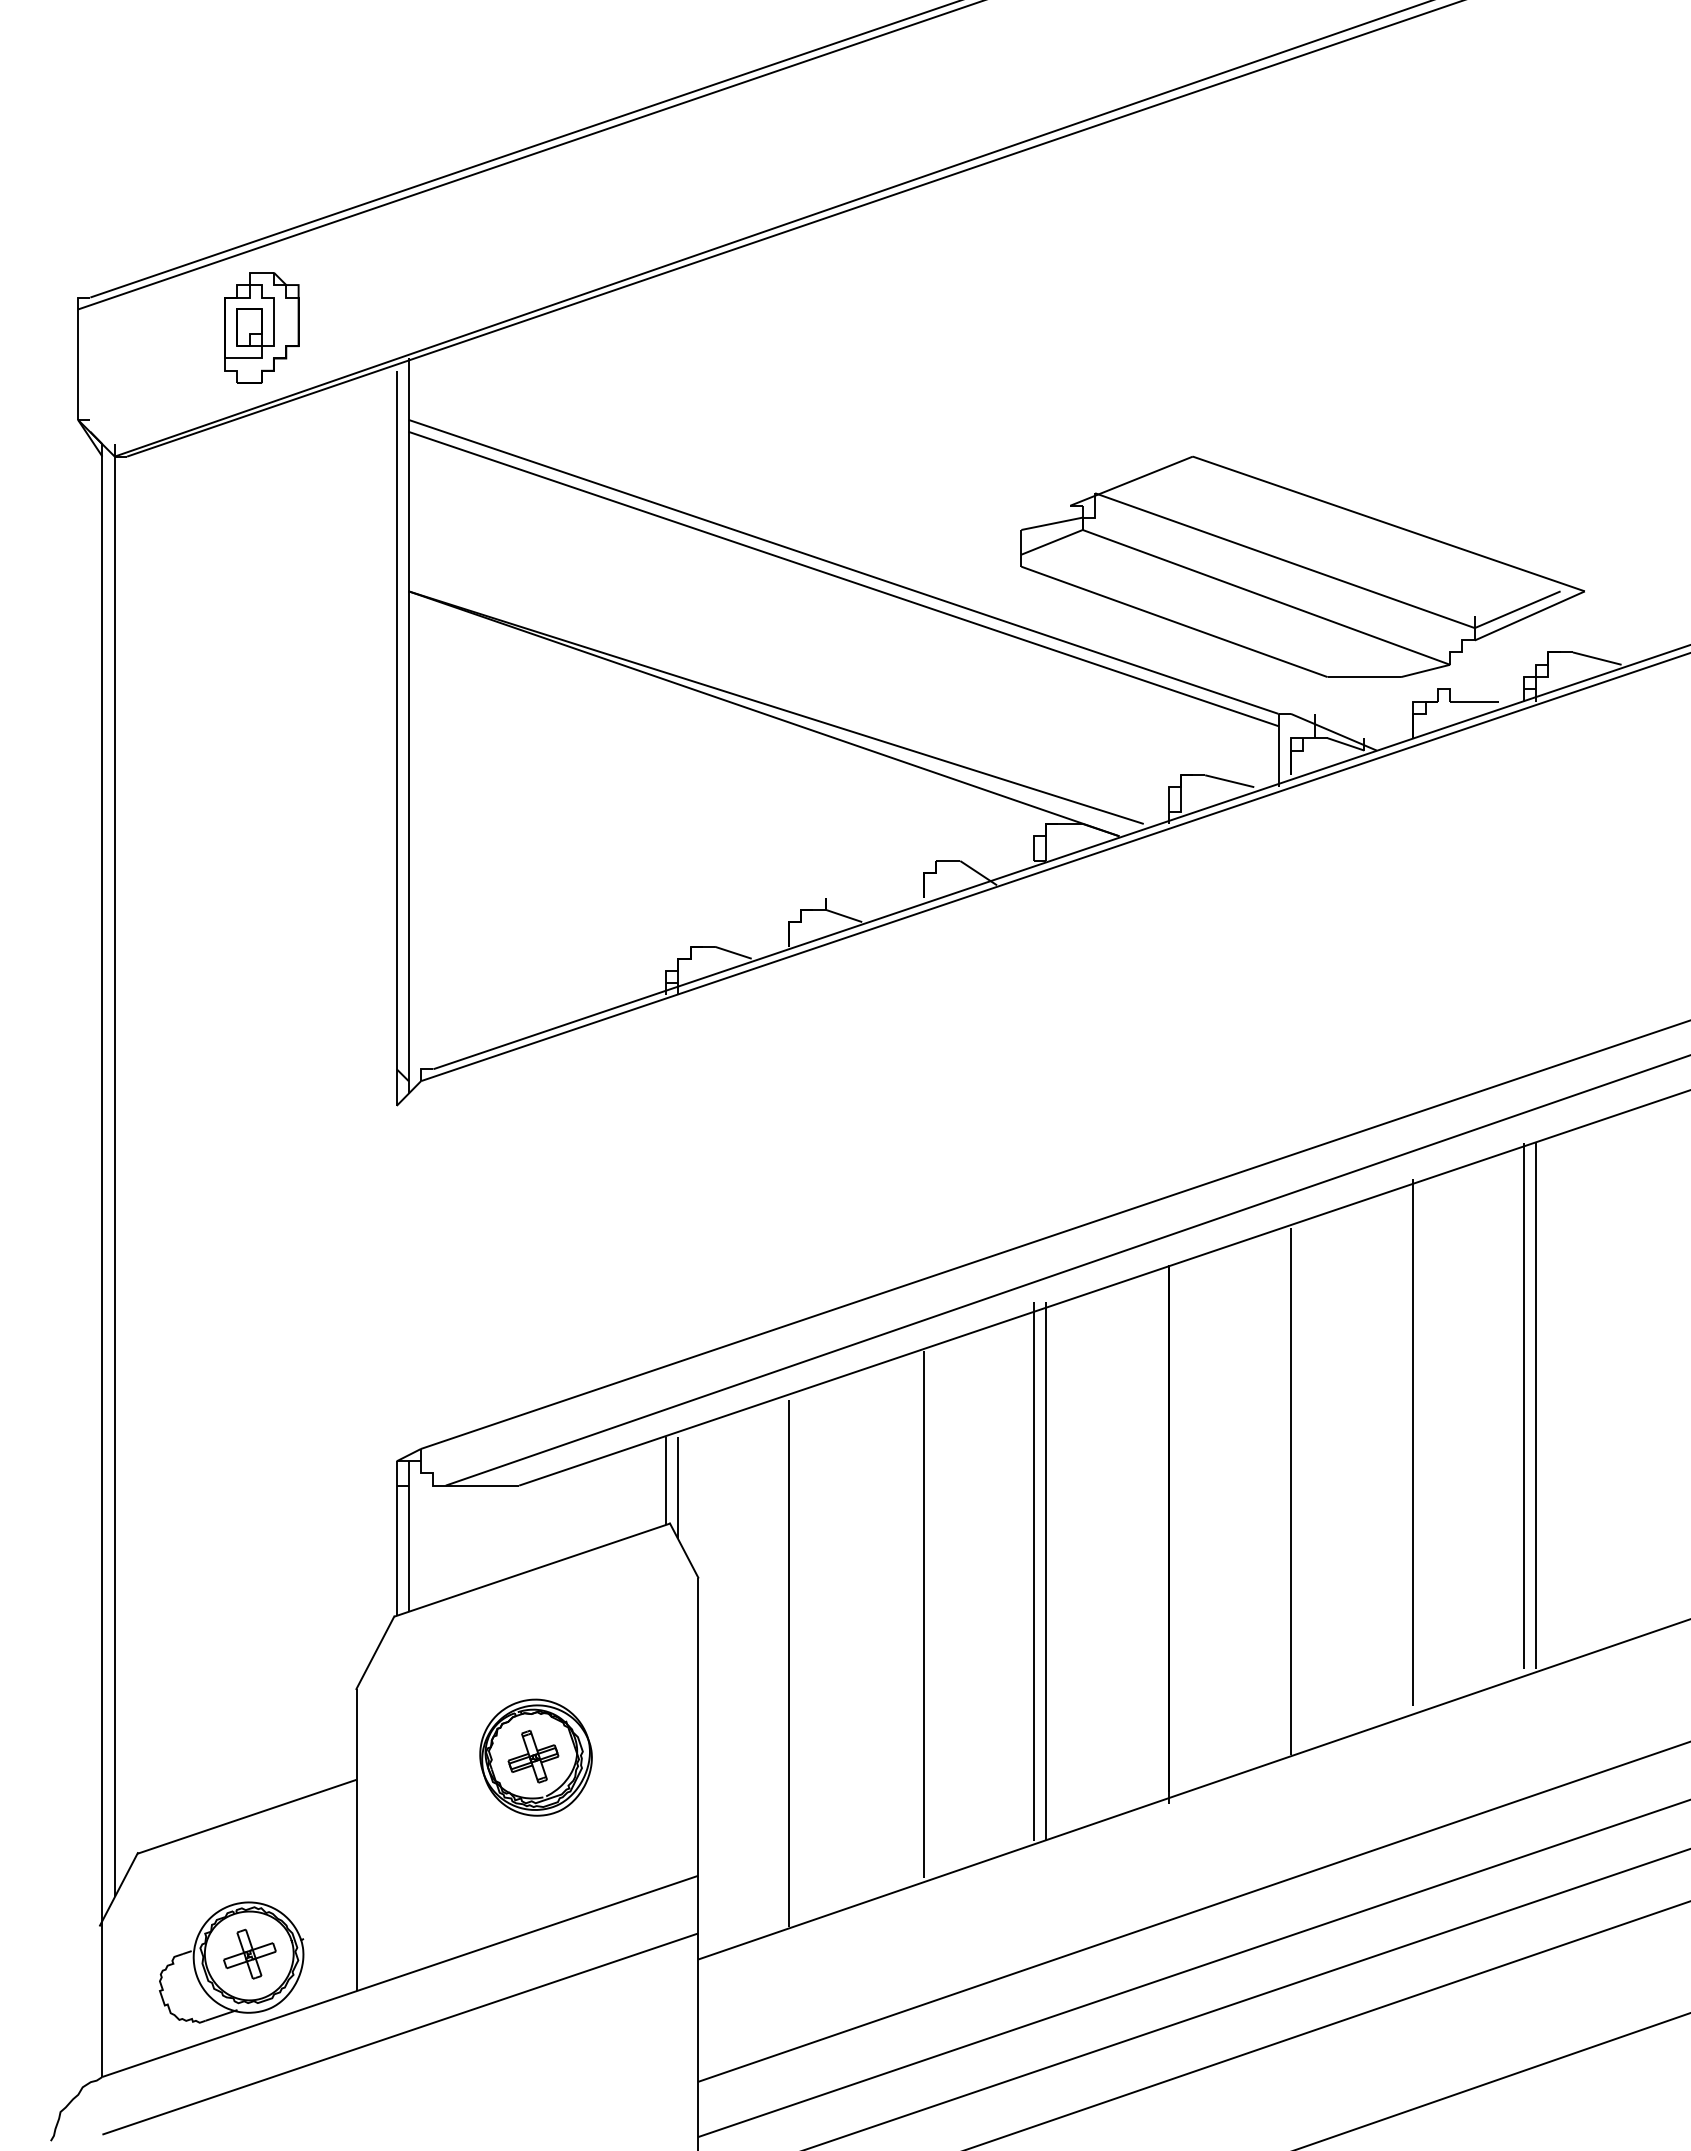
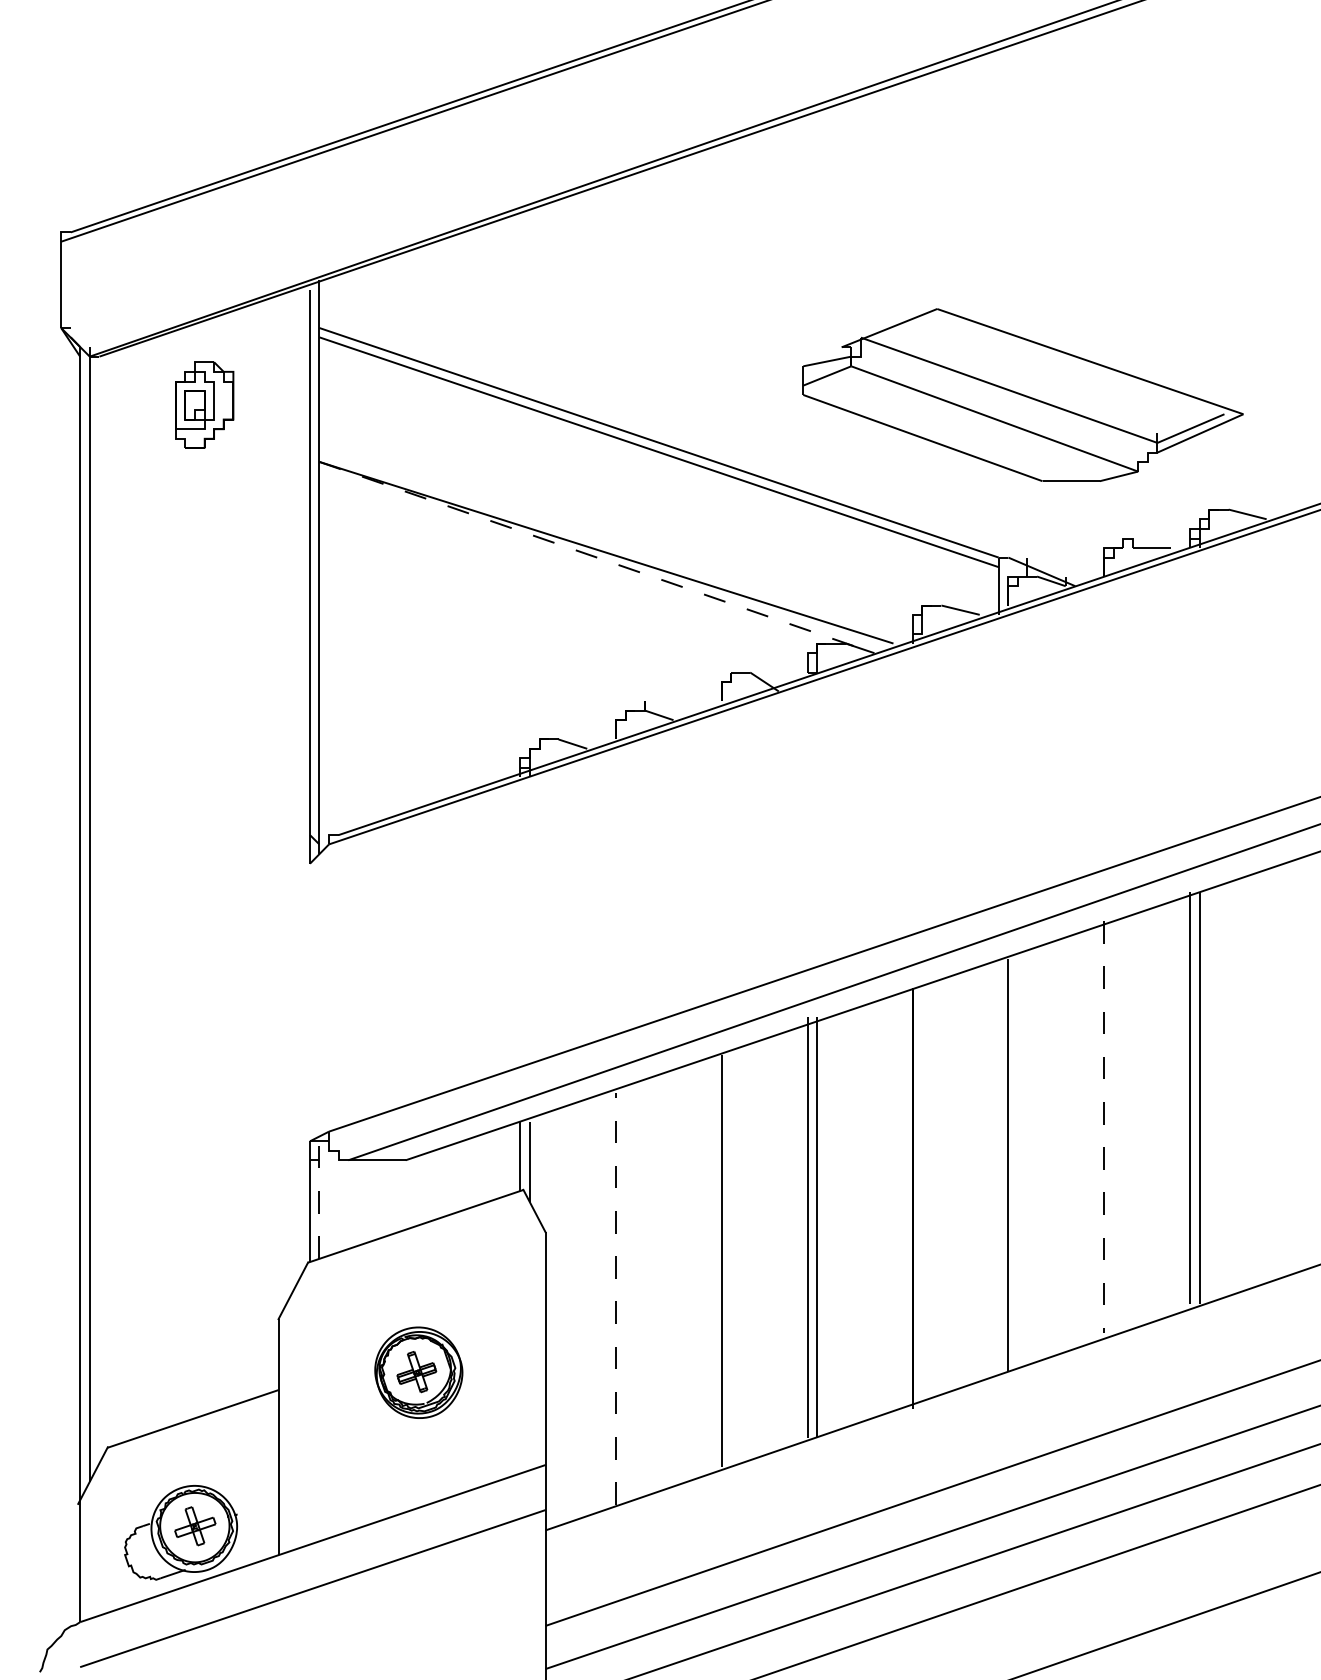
part: (261, 327) -> (204, 404), moved
part: (1302, 566) -> (1022, 394), moved
line: (764, 713) -> (597, 557), solid -> dashed
line: (1413, 1443) -> (1104, 1127), solid -> dashed
line: (408, 1536) -> (319, 1200), solid -> dashed
line: (788, 1662) -> (615, 1298), solid -> dashed

